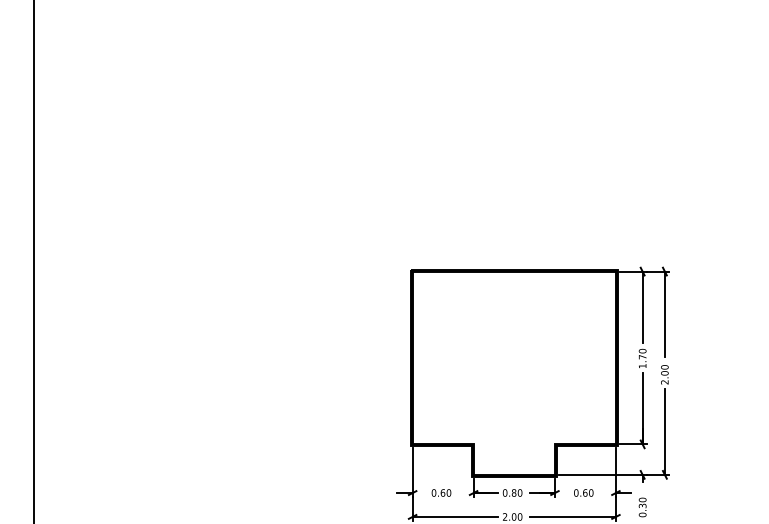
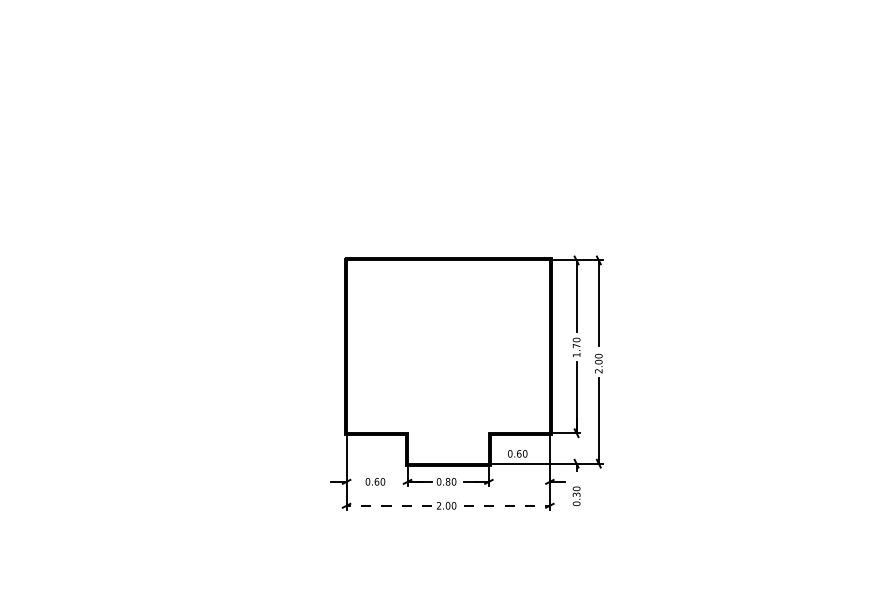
text: (583, 492) -> (517, 453), moved
line: (455, 516) -> (389, 505), solid -> dashed
line: (572, 516) -> (506, 505), solid -> dashed

